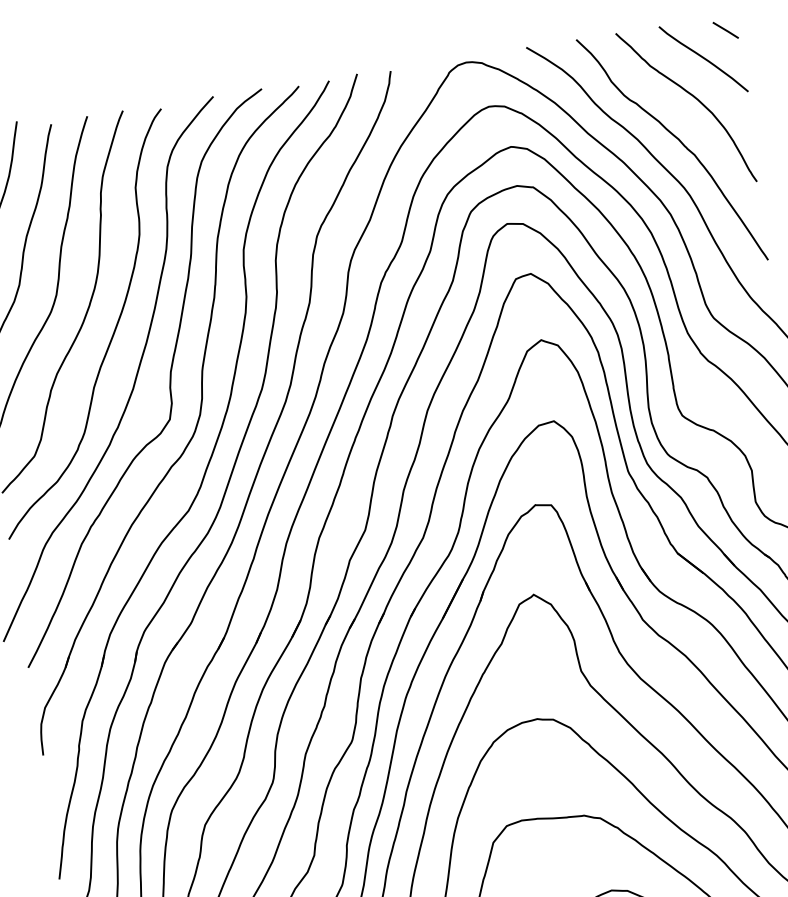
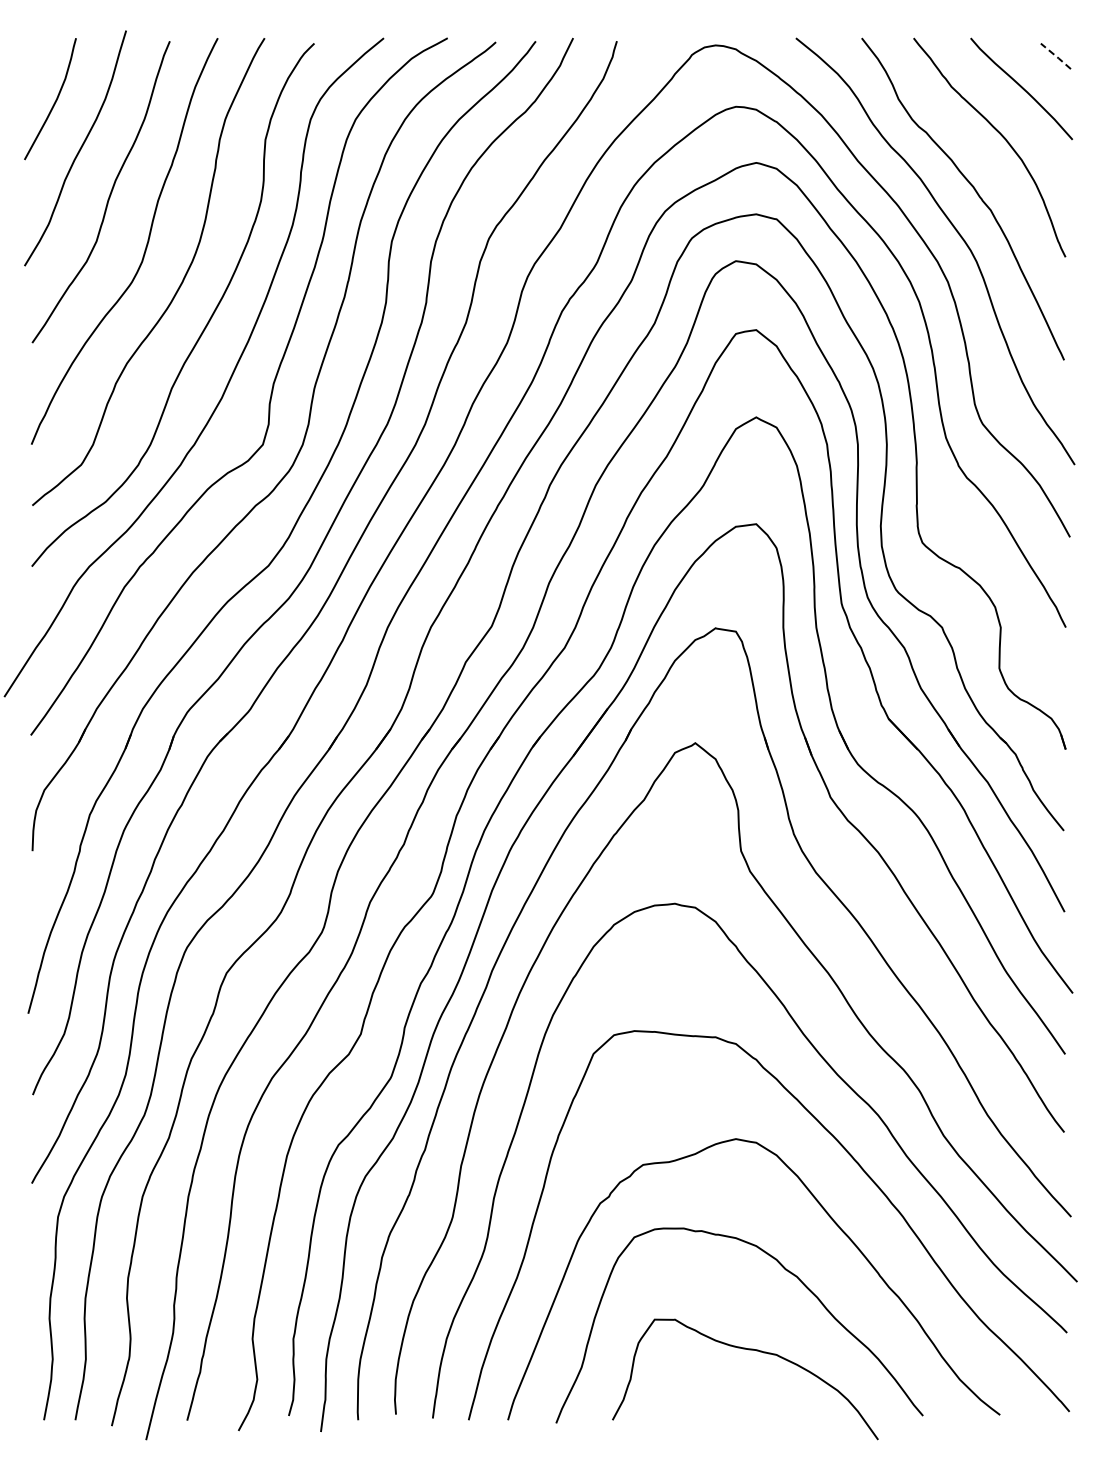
line: (726, 30) -> (1056, 56), solid -> dashed

